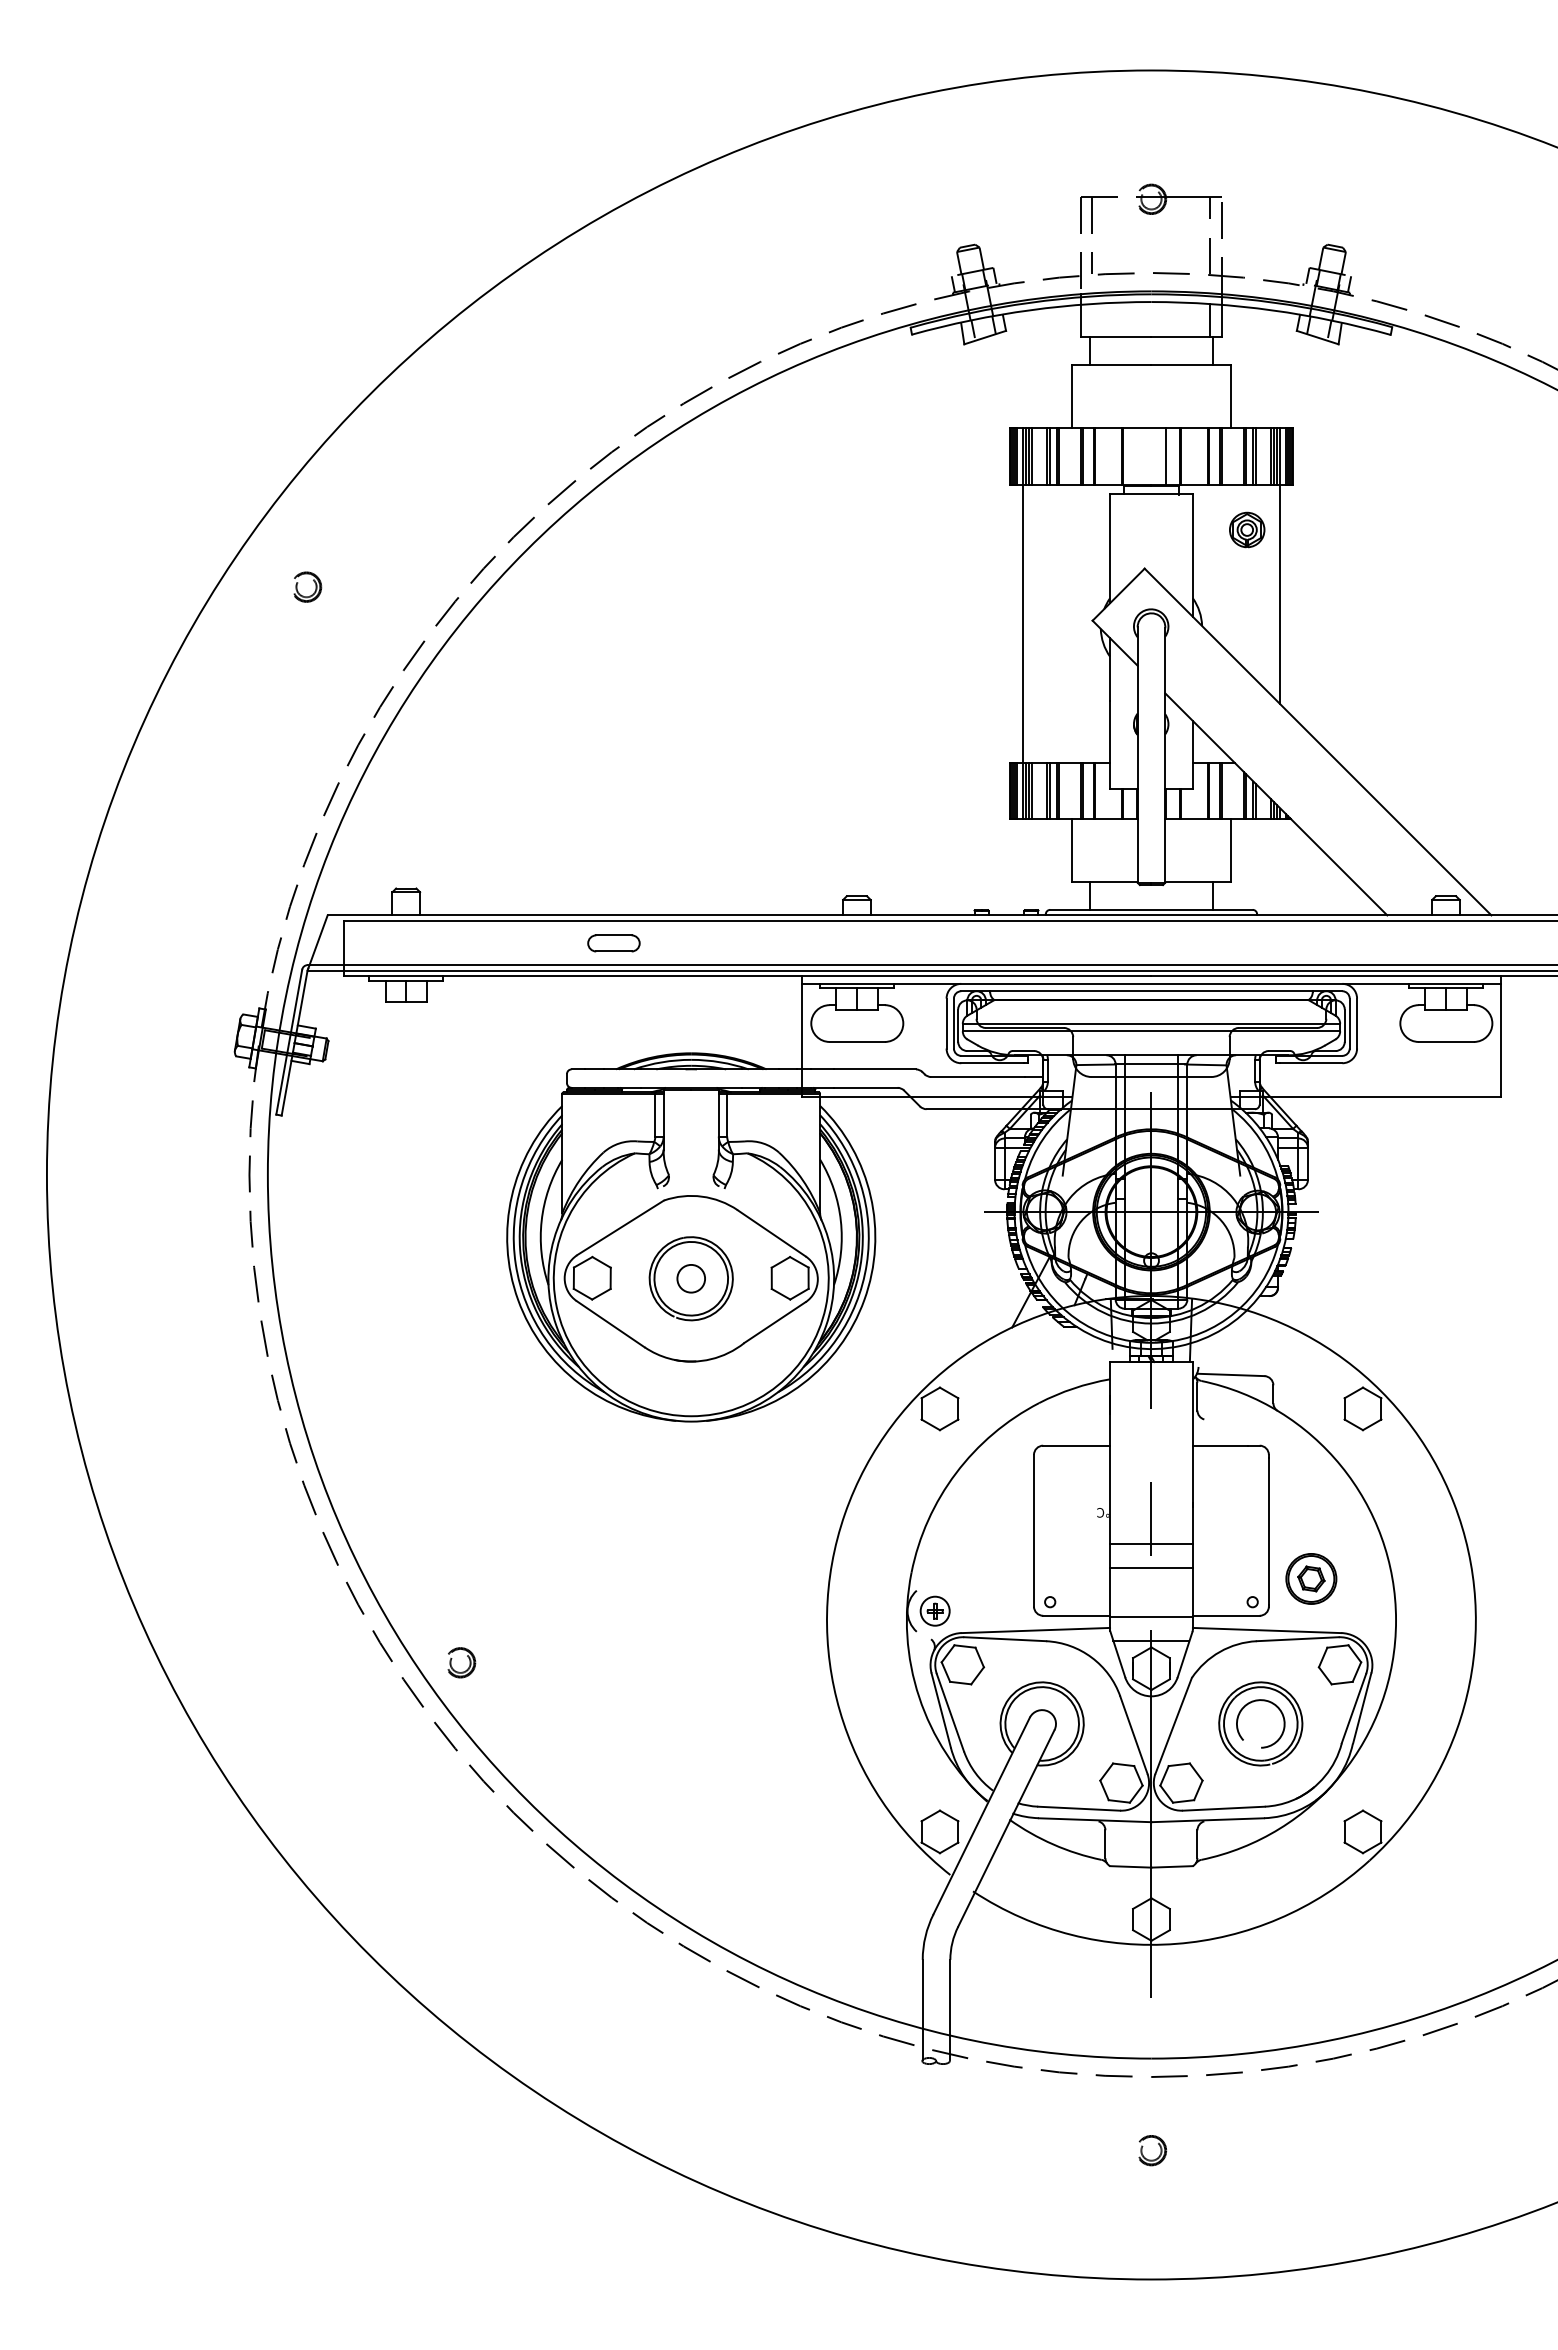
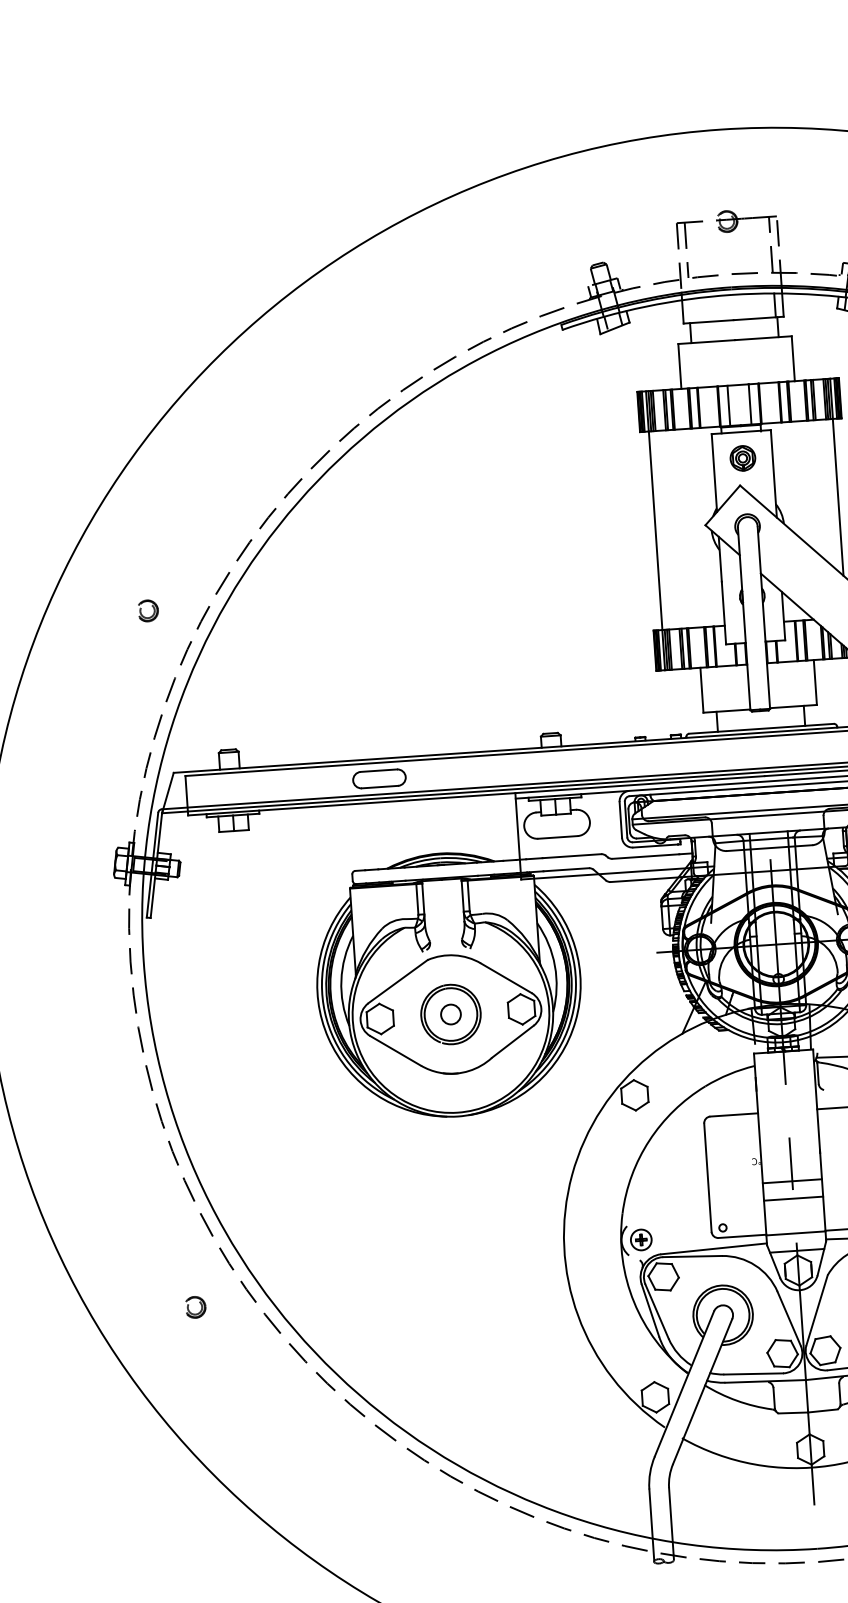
line: (1136, 456) -> (728, 405), added
part: (1247, 529) -> (743, 457), moved
part: (313, 581) -> (152, 606), moved
part: (613, 943) -> (379, 778), size x1.43
part: (469, 1662) -> (201, 1306), moved

